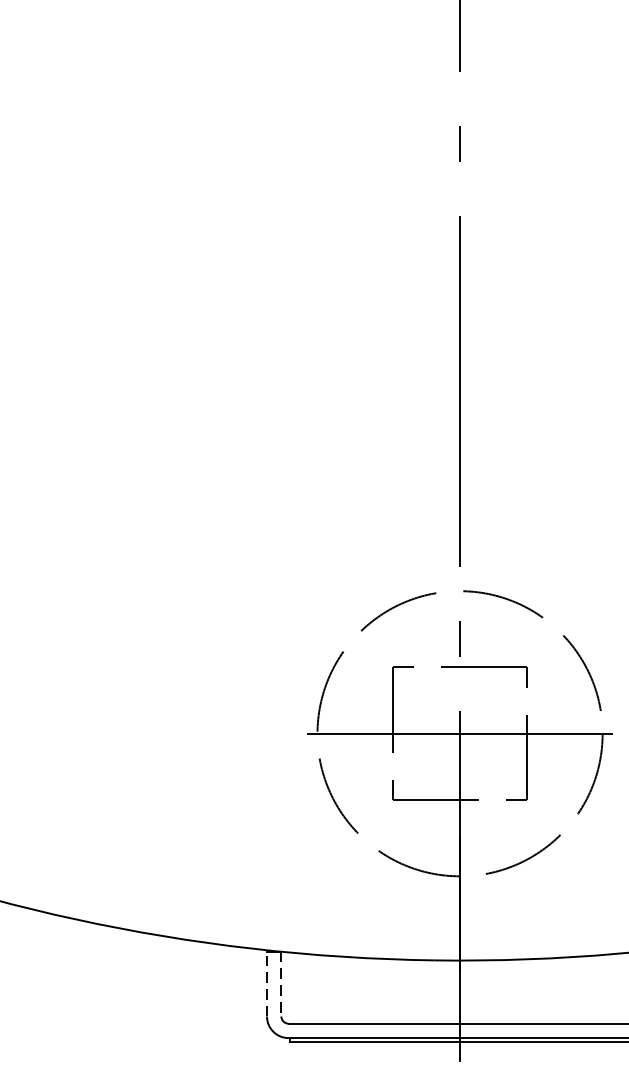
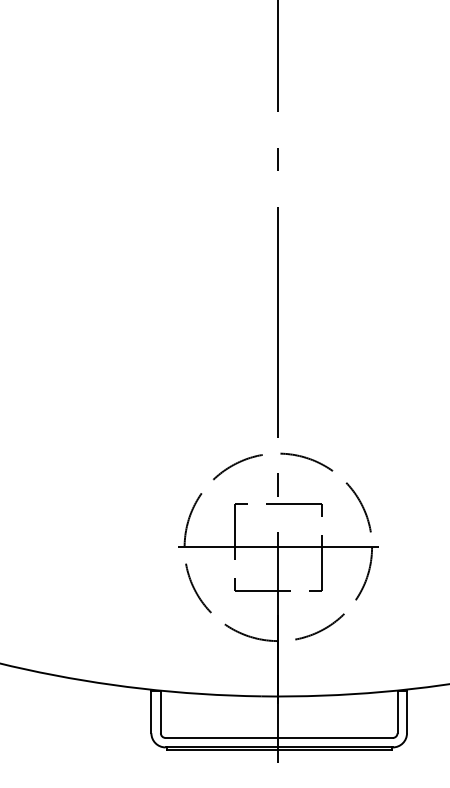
line: (267, 983) -> (151, 711), dashed -> solid
line: (280, 984) -> (160, 712), dashed -> solid

